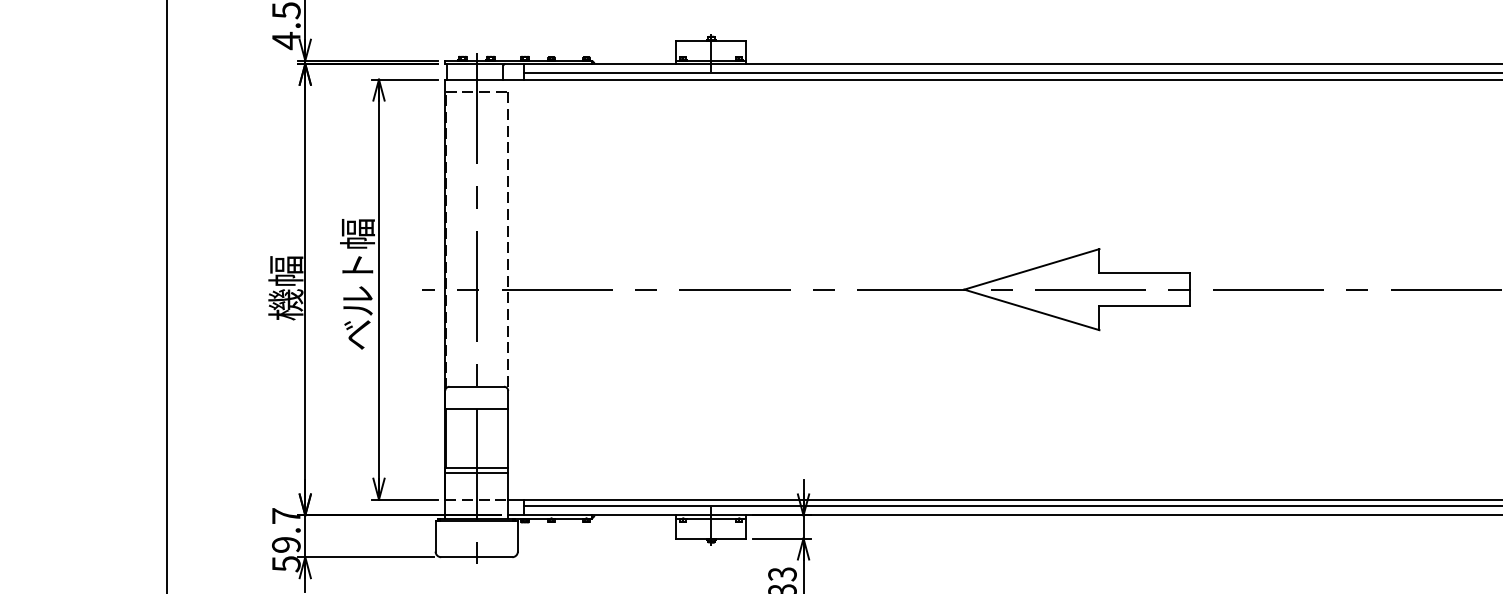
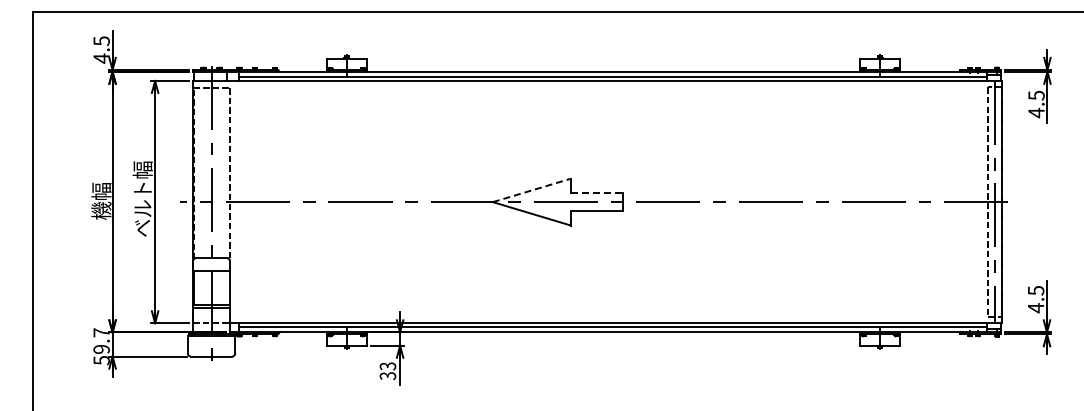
line: (1031, 269) -> (531, 190), solid -> dashed
line: (1143, 272) -> (596, 192), solid -> dashed

